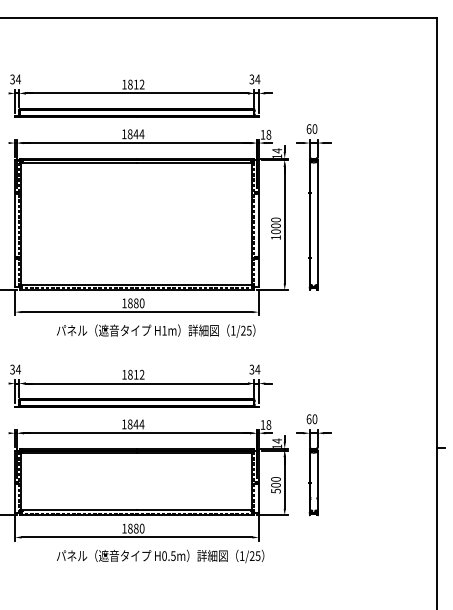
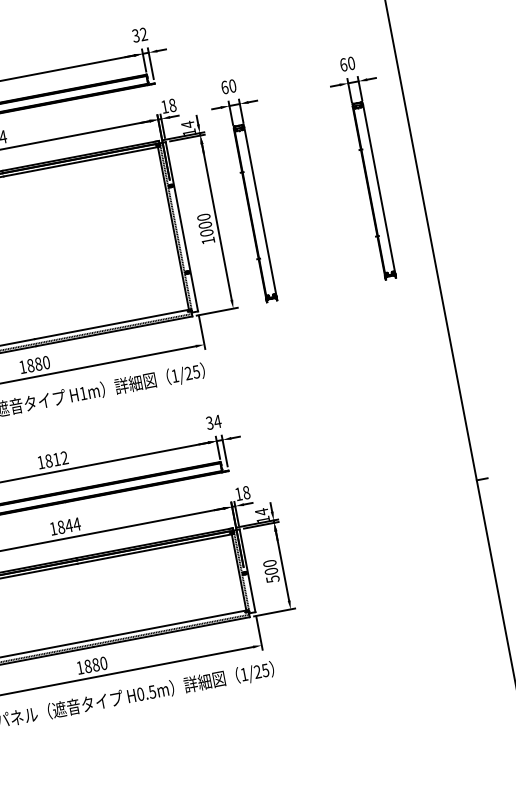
text: (257, 79) -> (143, 34), 34 -> 32
part: (402, 207) -> (369, 168), added
part: (313, 465) -> (316, 535), removed

